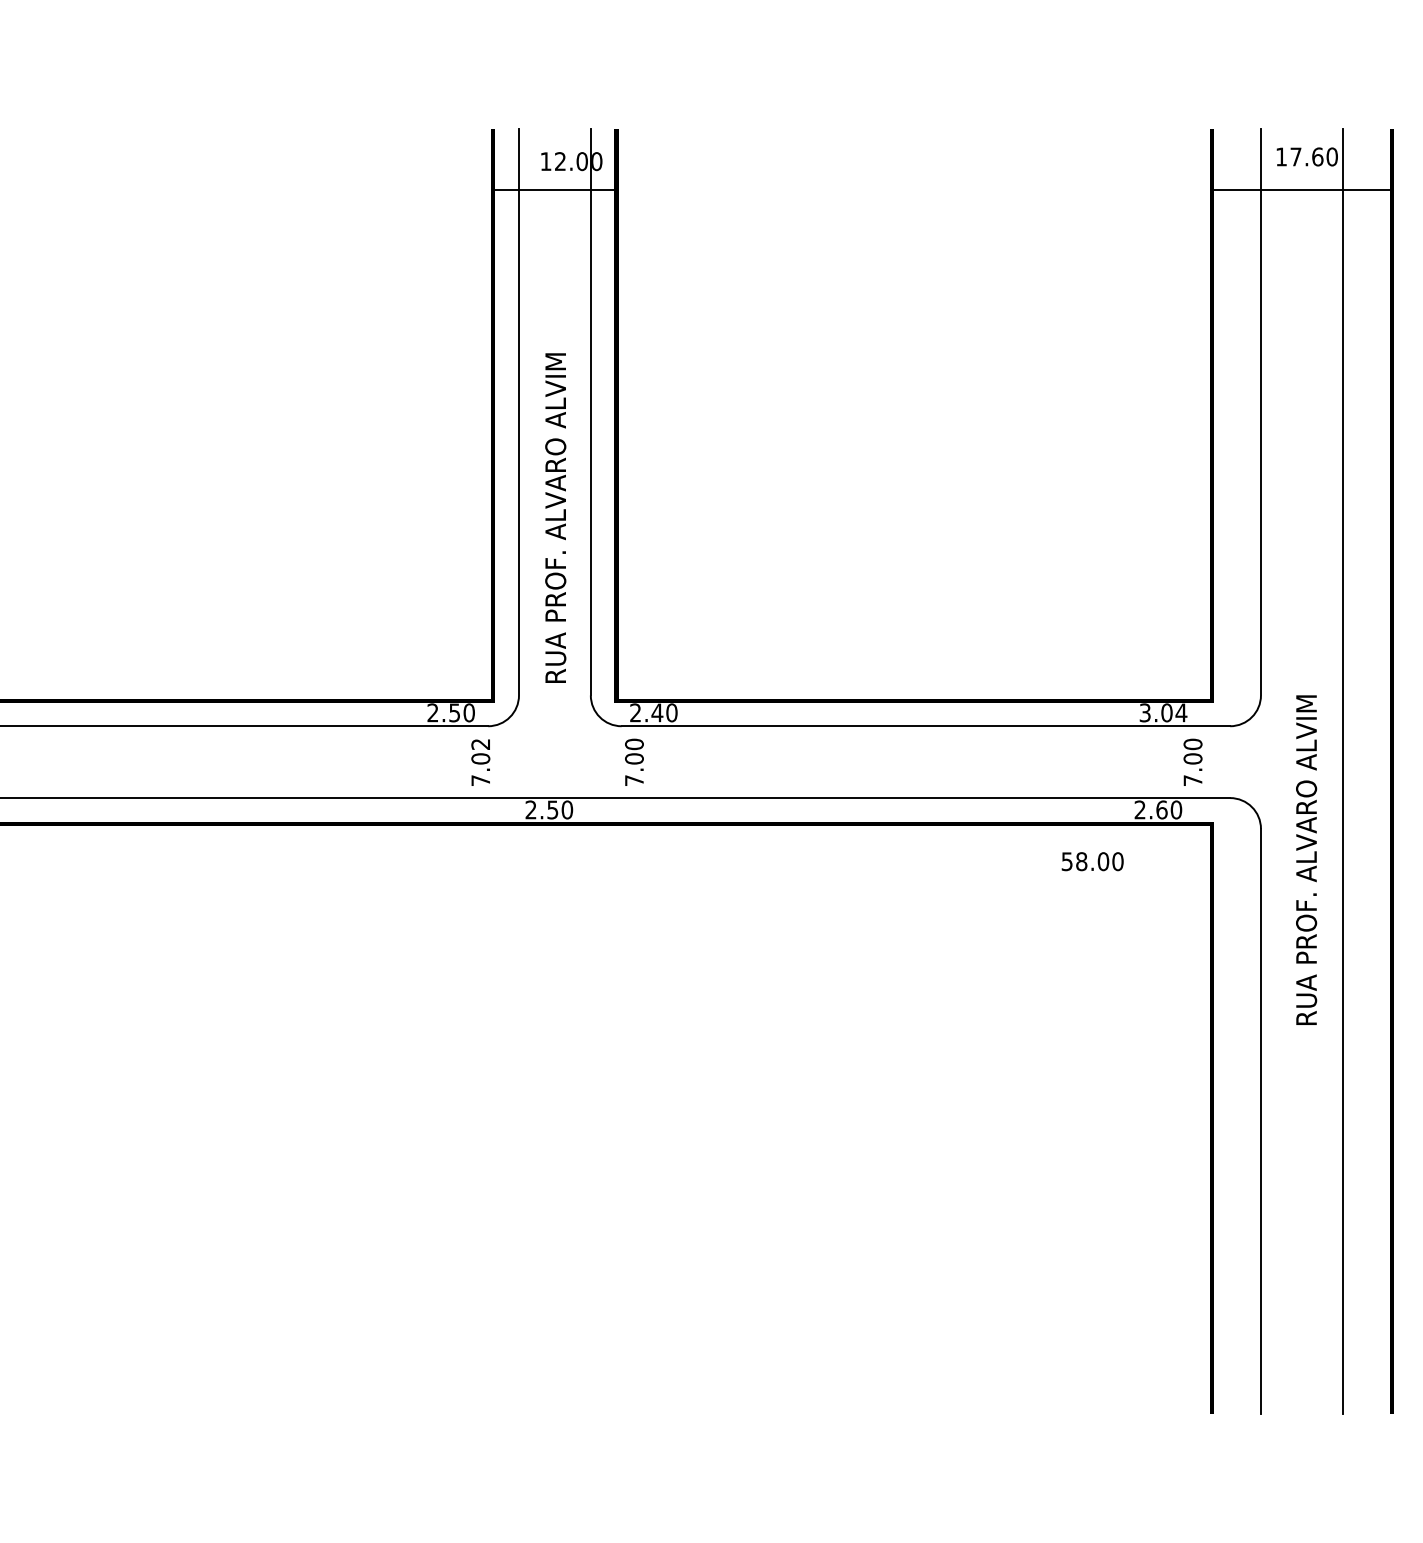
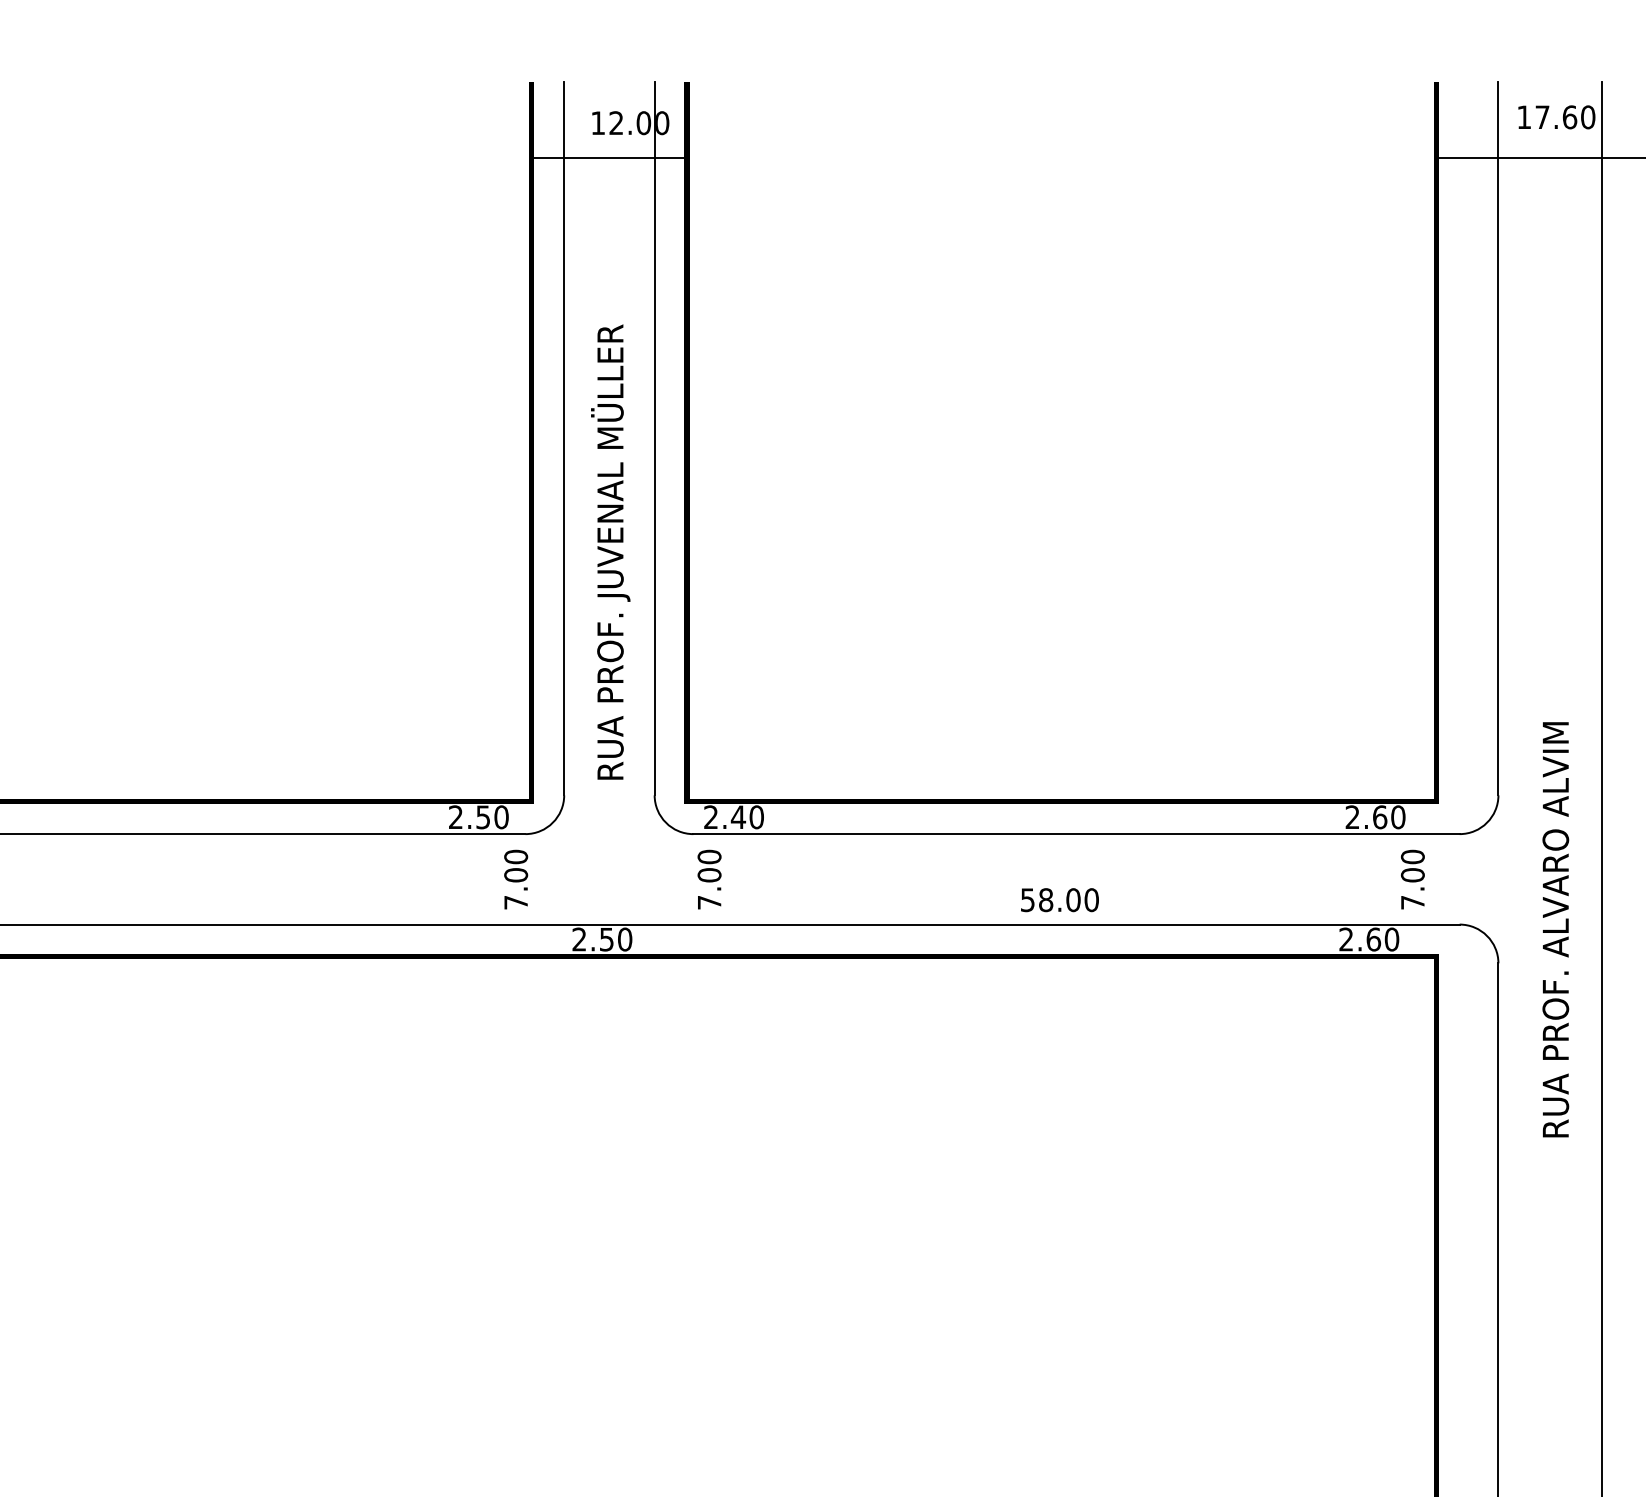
text: (555, 431) -> (610, 463), RUA PROF. ALVARO ALVIM -> RUA PROF. JUVENAL MÜLLER
text: (1163, 712) -> (1375, 816), 3.04 -> 2.60
text: (480, 744) -> (515, 857), 7.02 -> 7.00
text: (1306, 859) -> (1555, 928), moved
text: (1092, 861) -> (1059, 899), moved

